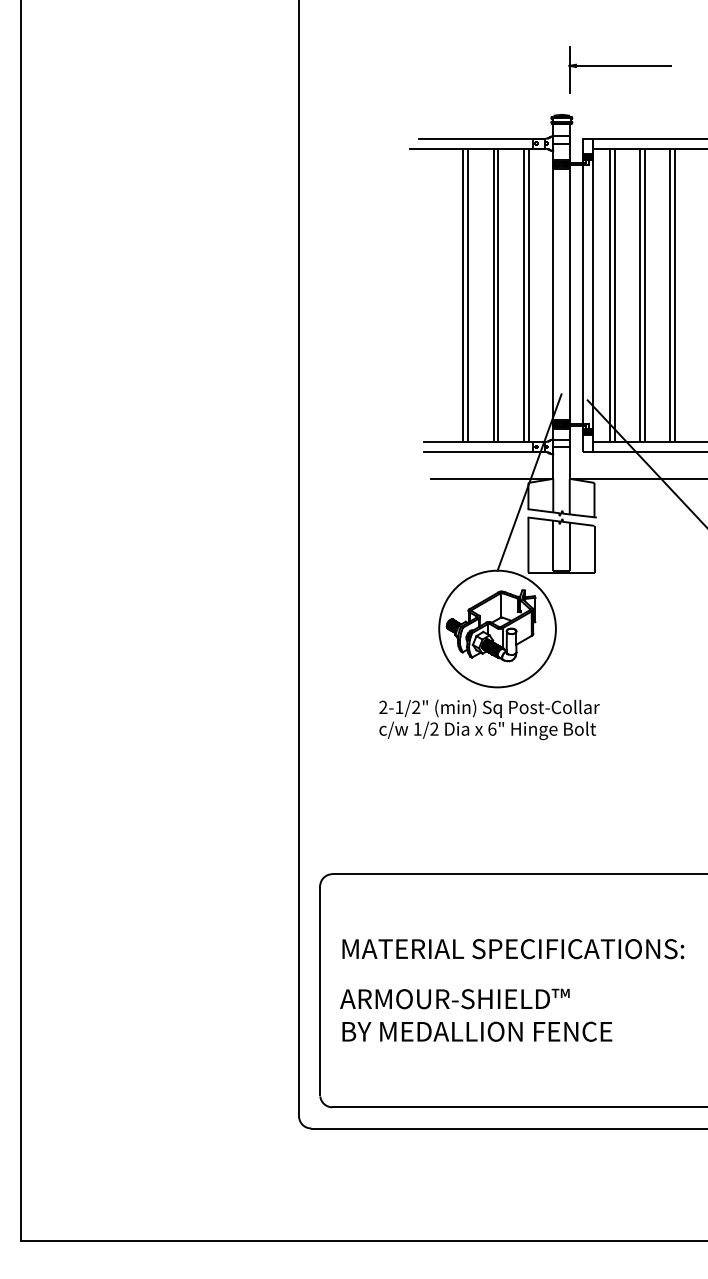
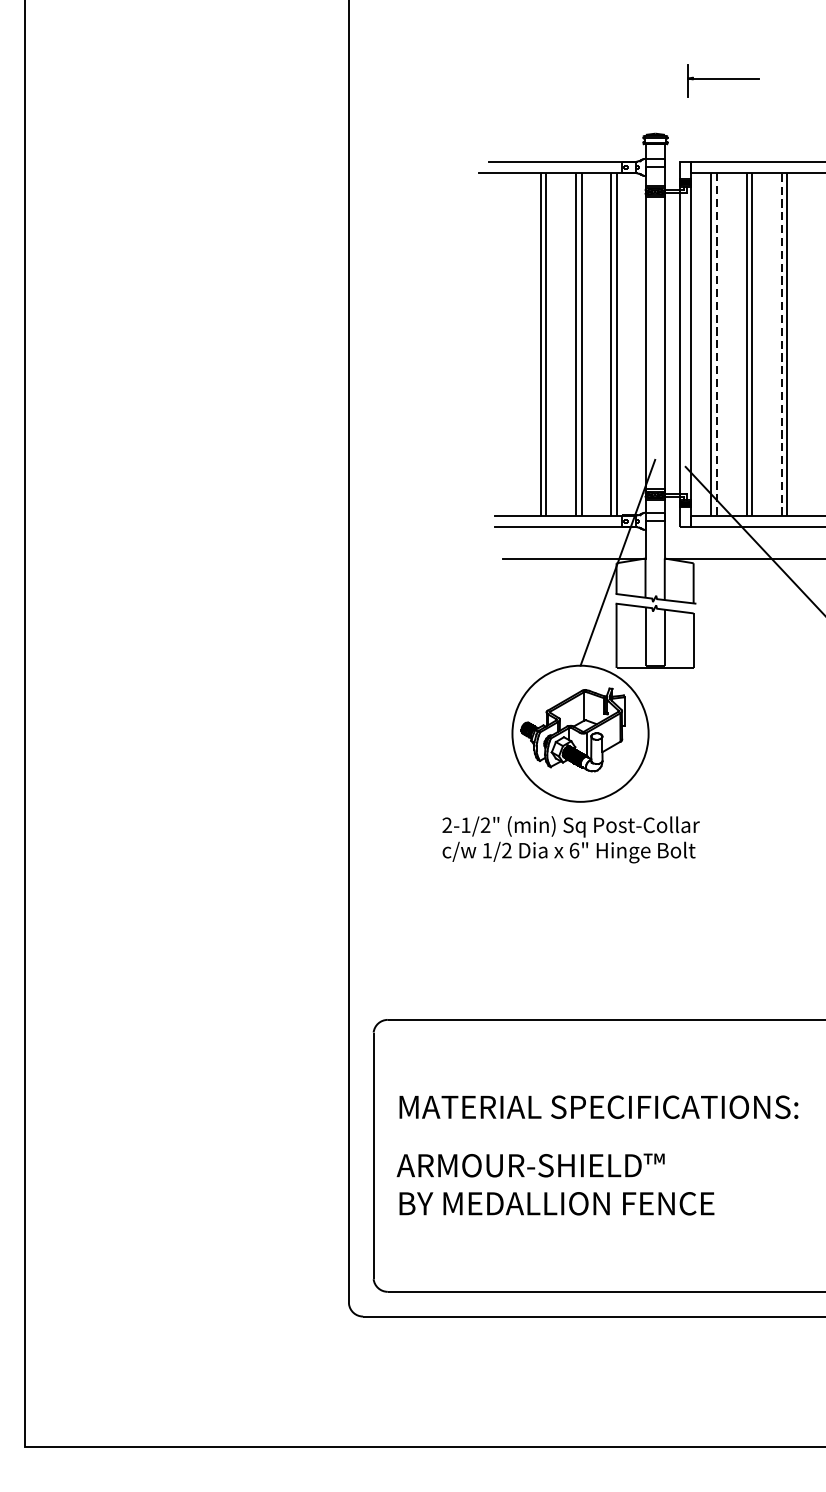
part: (619, 69) -> (722, 80), size x0.6
line: (614, 295) -> (716, 344), solid -> dashed
line: (670, 295) -> (782, 344), solid -> dashed

